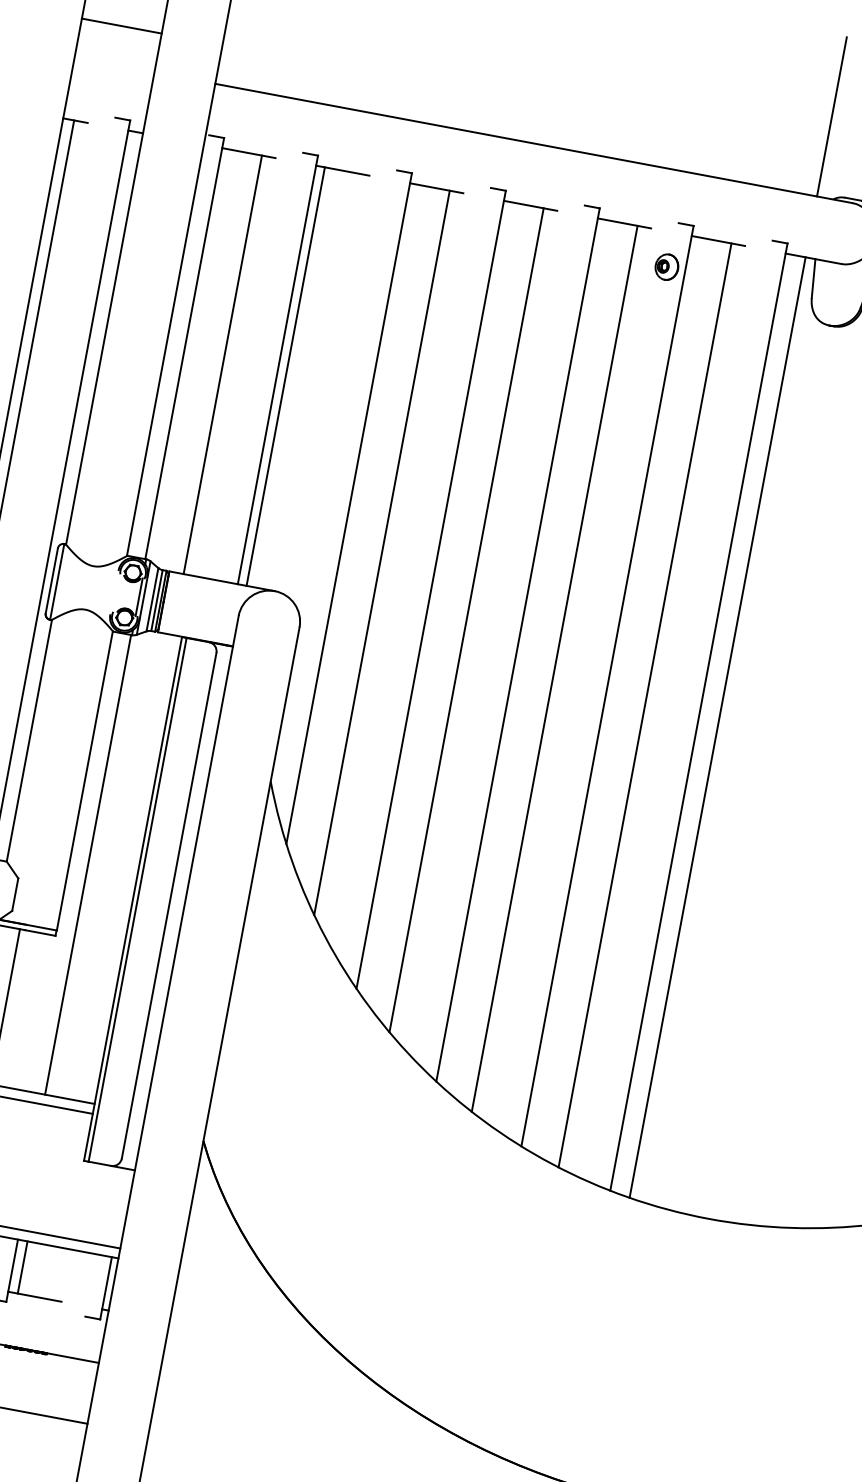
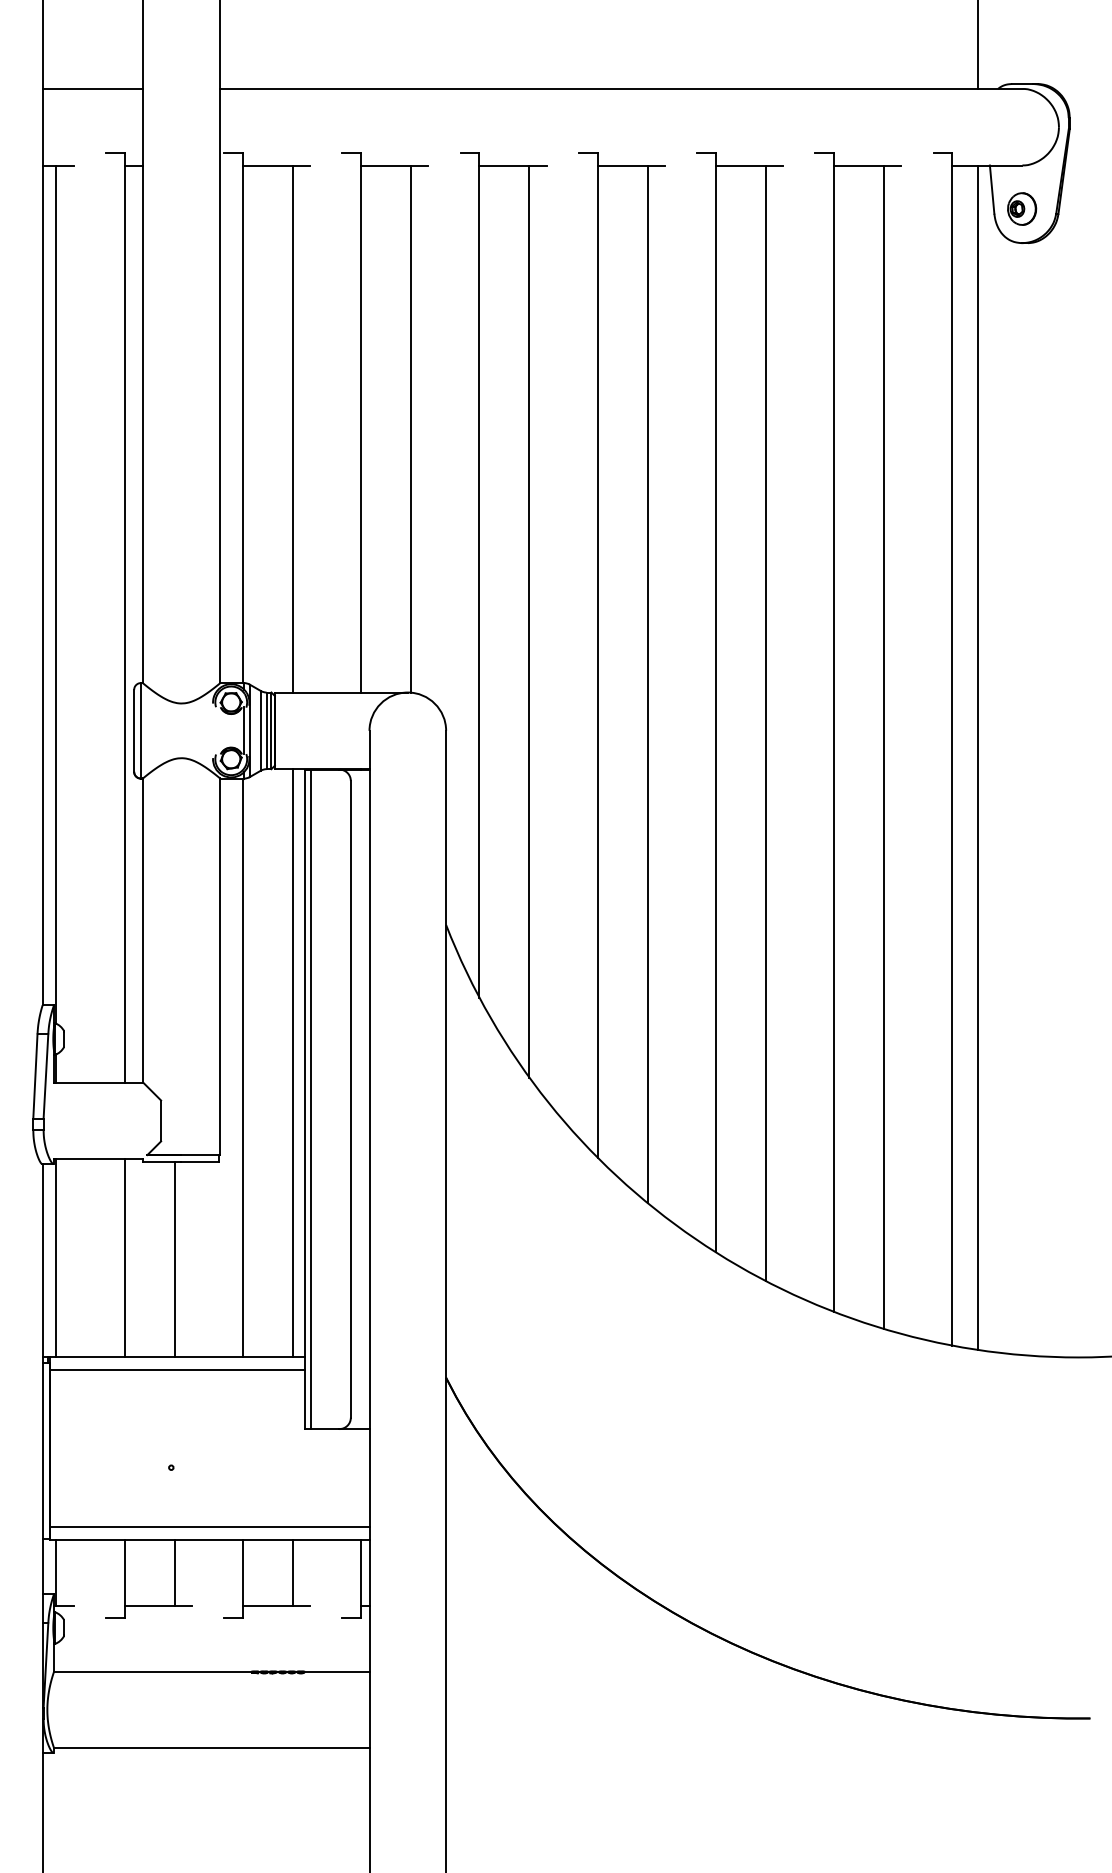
line: (121, 25) -> (92, 88), moved
part: (667, 266) -> (1022, 208), moved
line: (286, 376) -> (411, 428), moved
line: (128, 868) -> (293, 1063), added
line: (23, 1267) -> (293, 1572), moved

